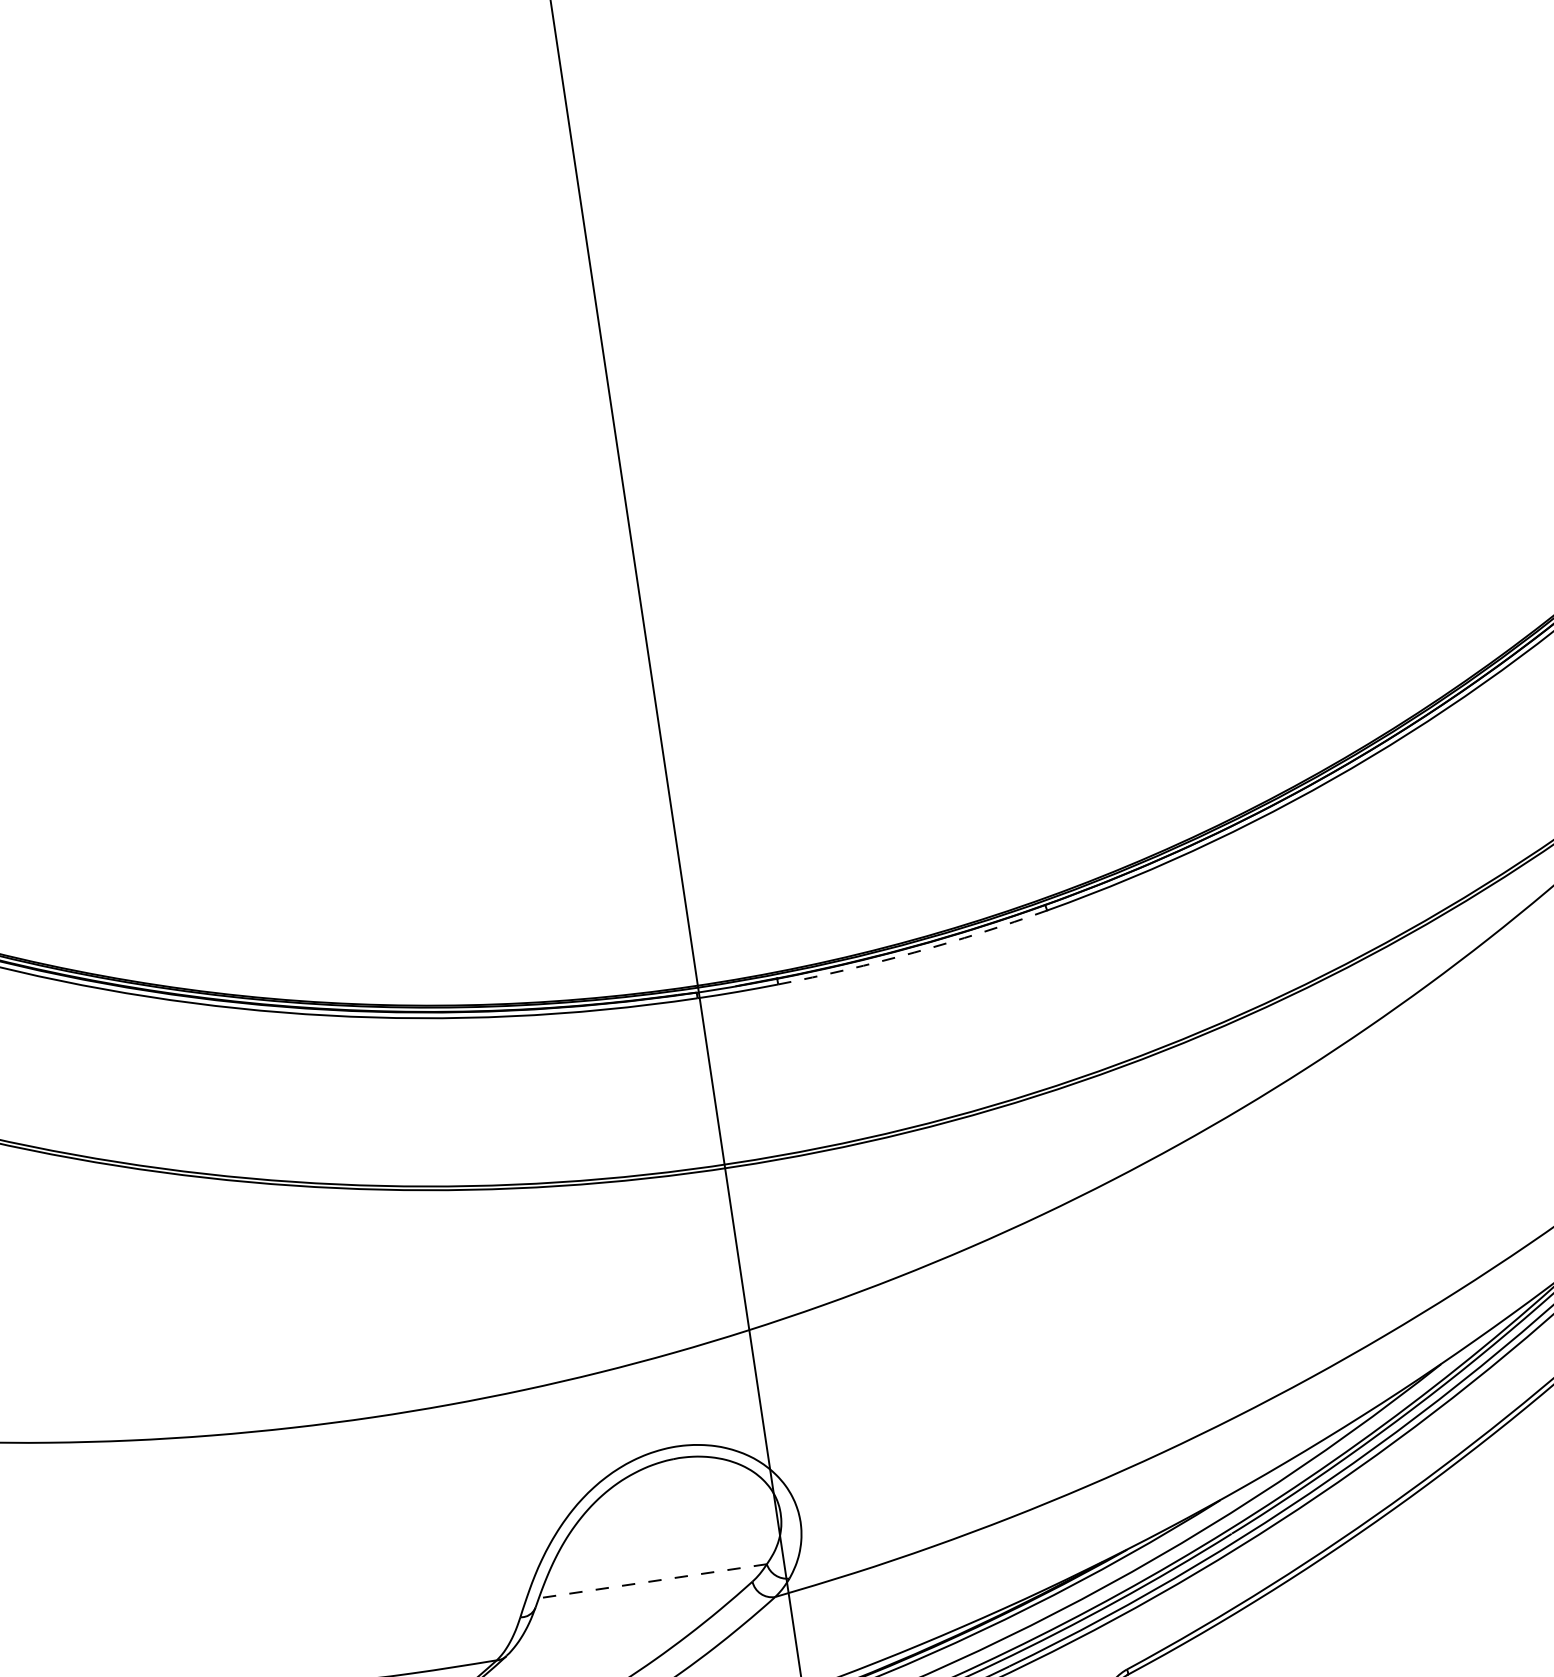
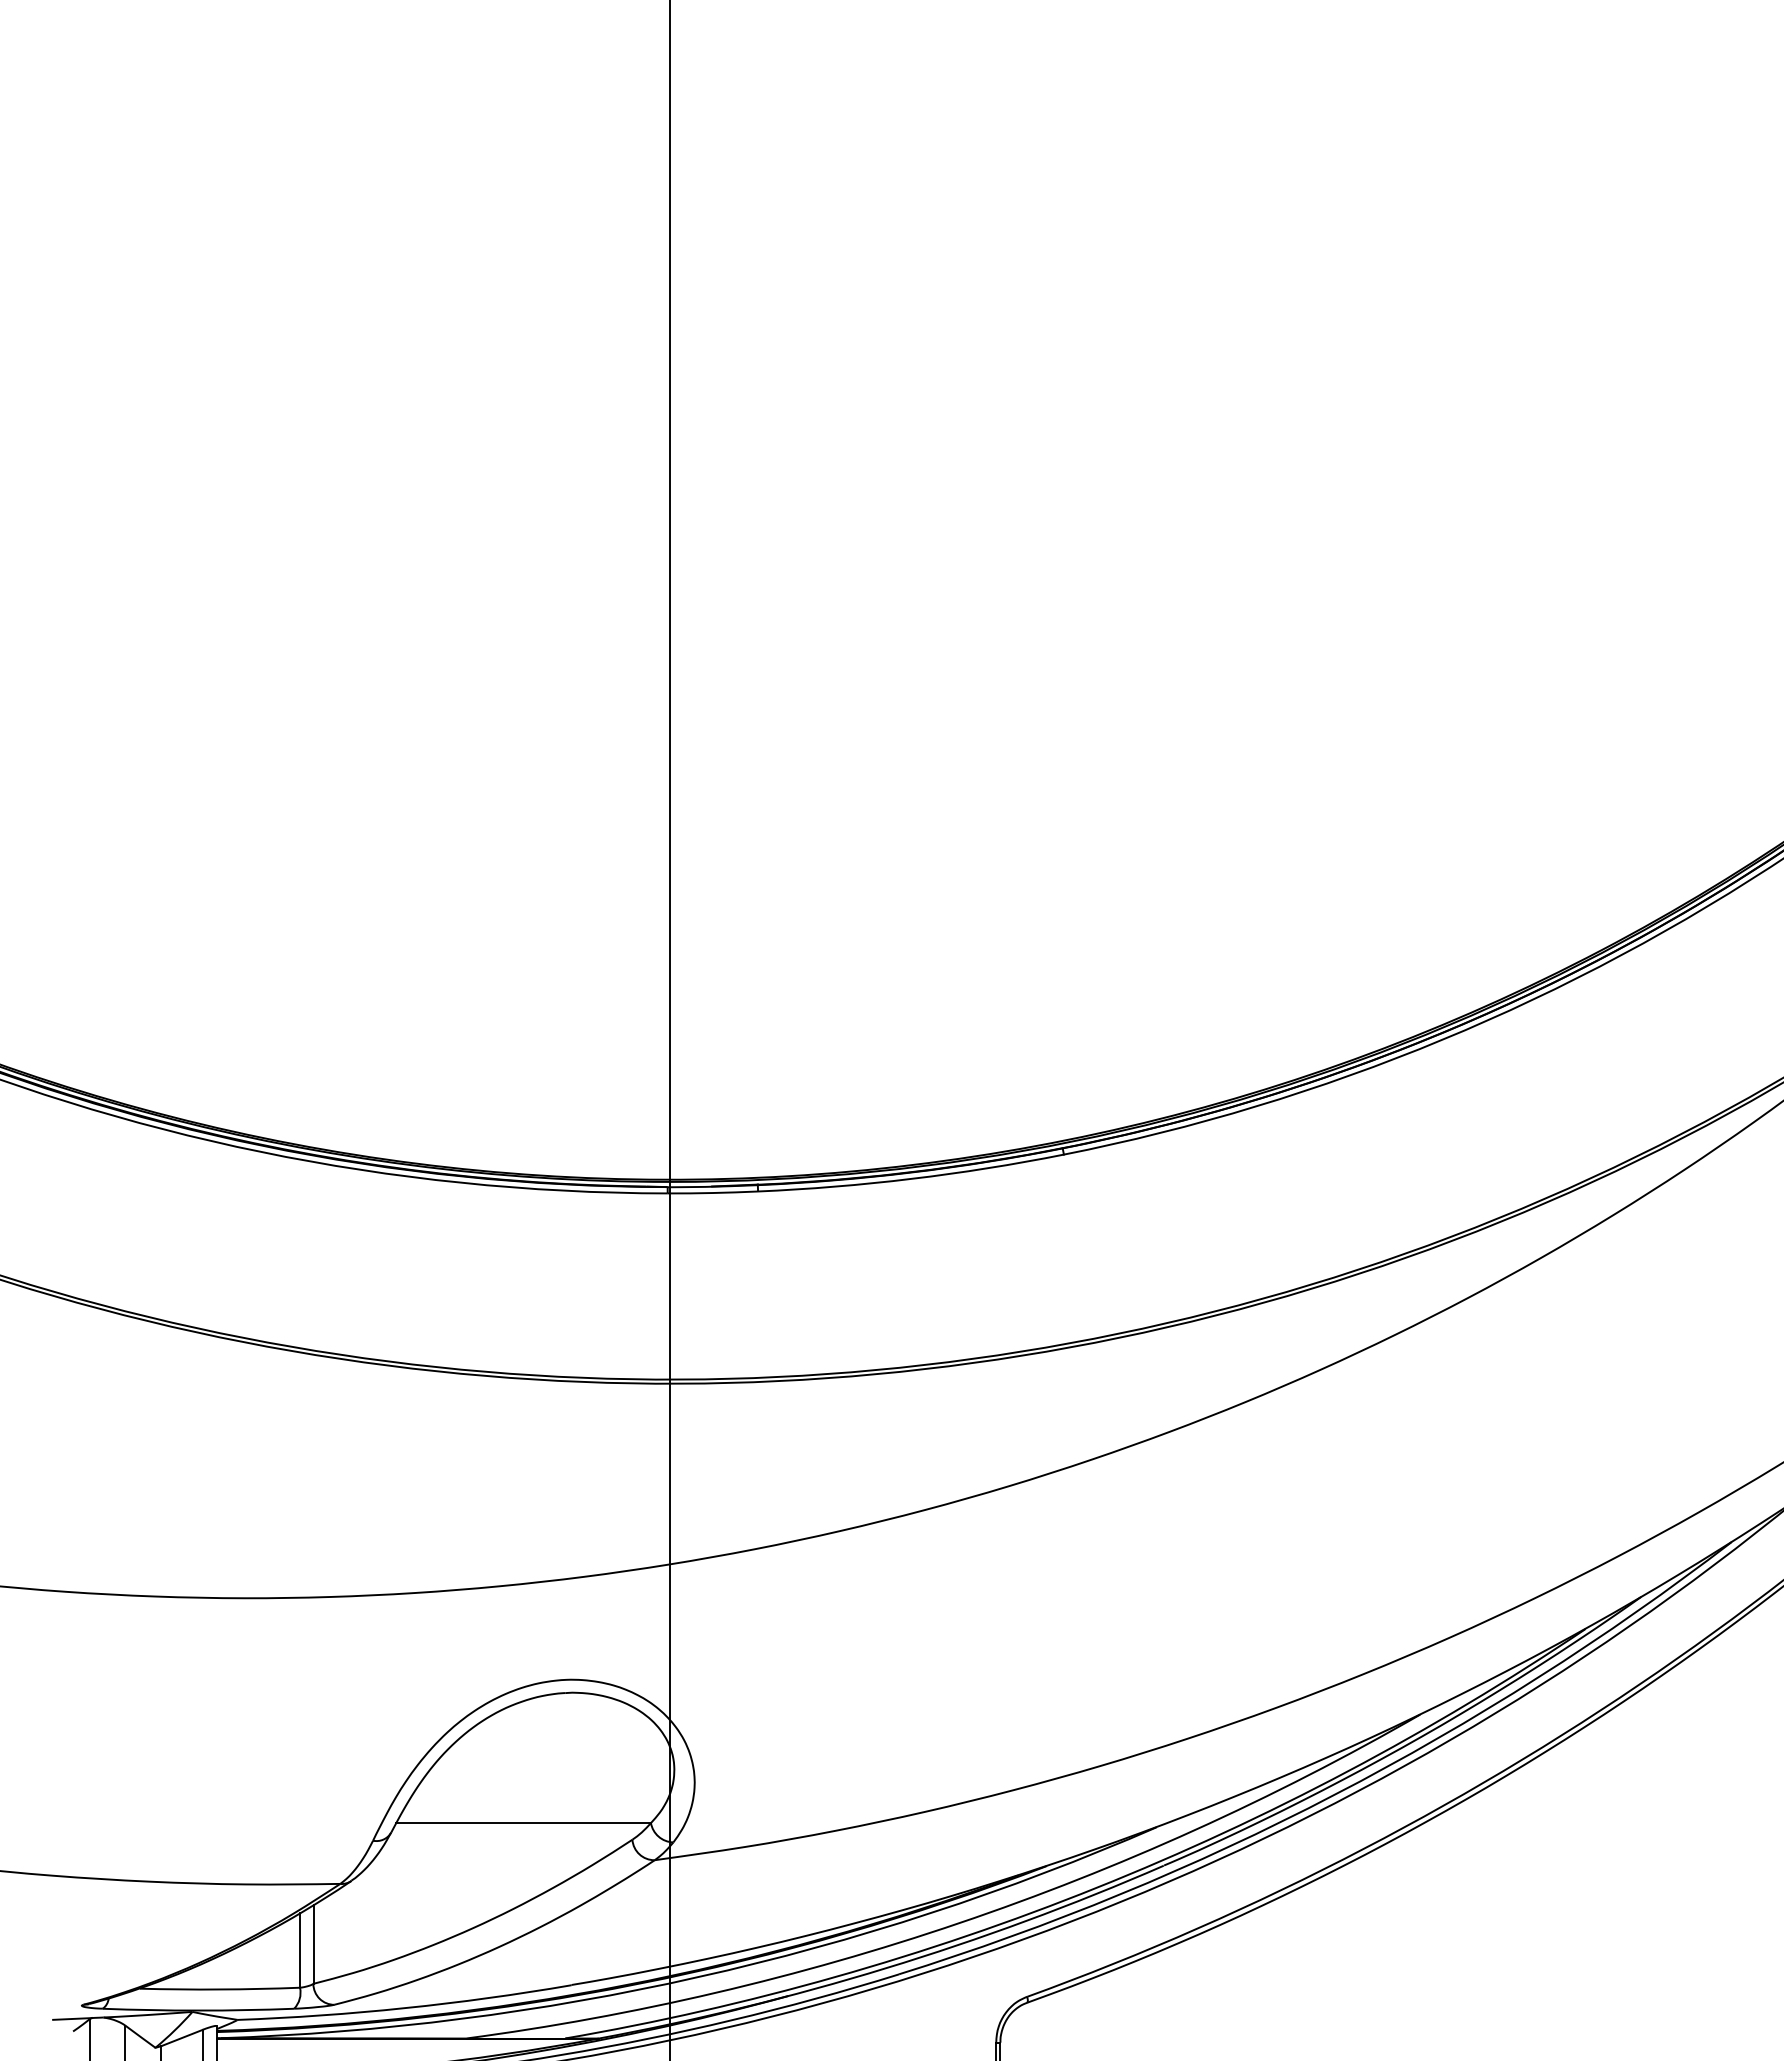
arc: (913, 952) -> (911, 1178), dashed -> solid
line: (652, 1581) -> (523, 1823), dashed -> solid

